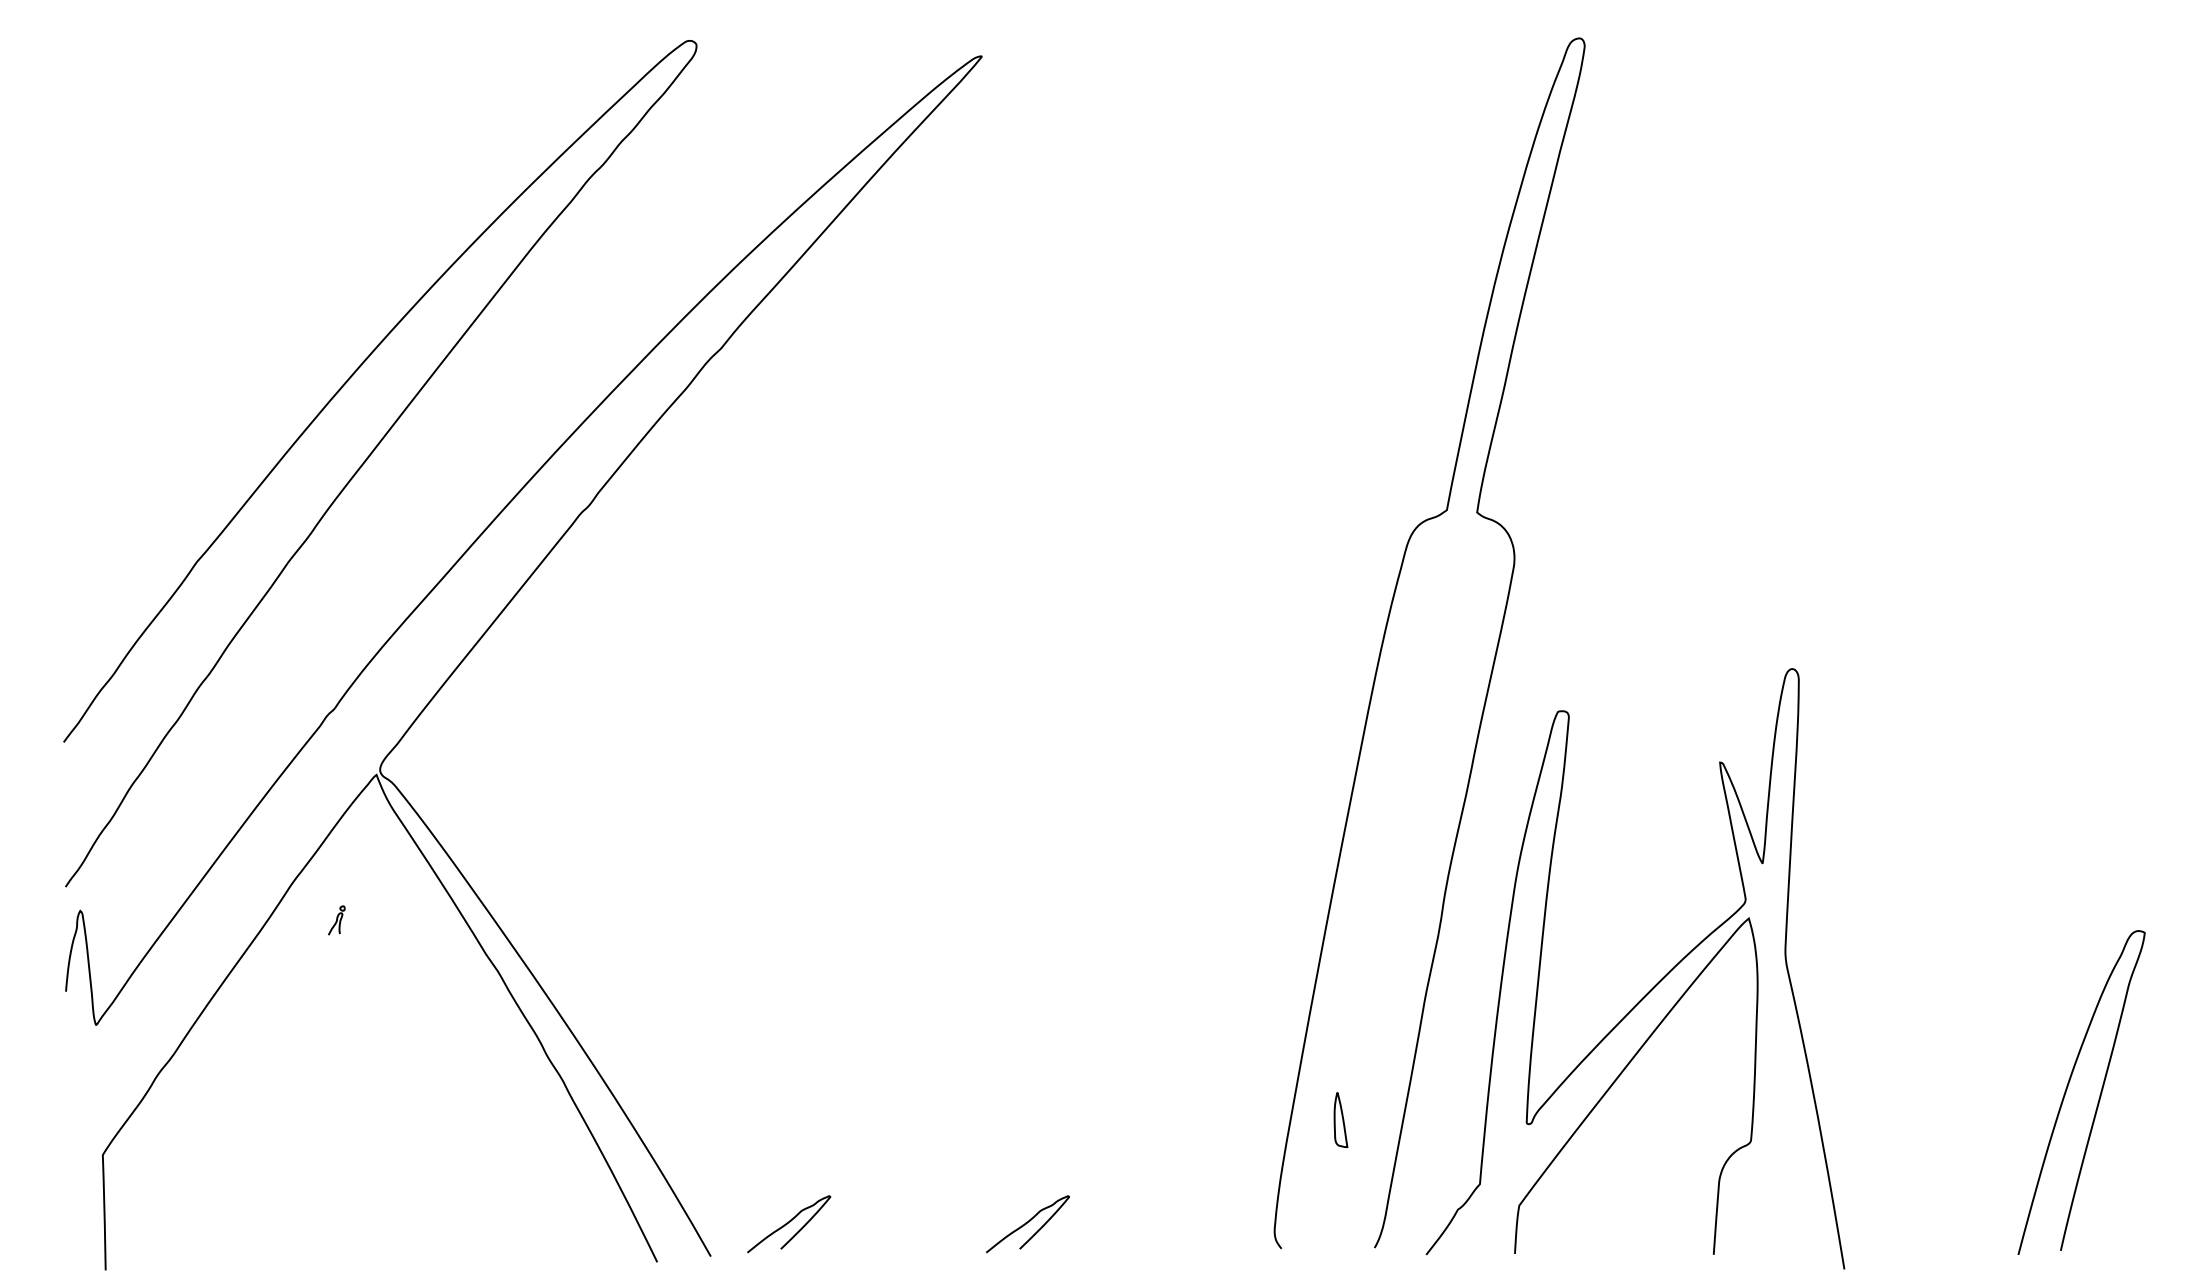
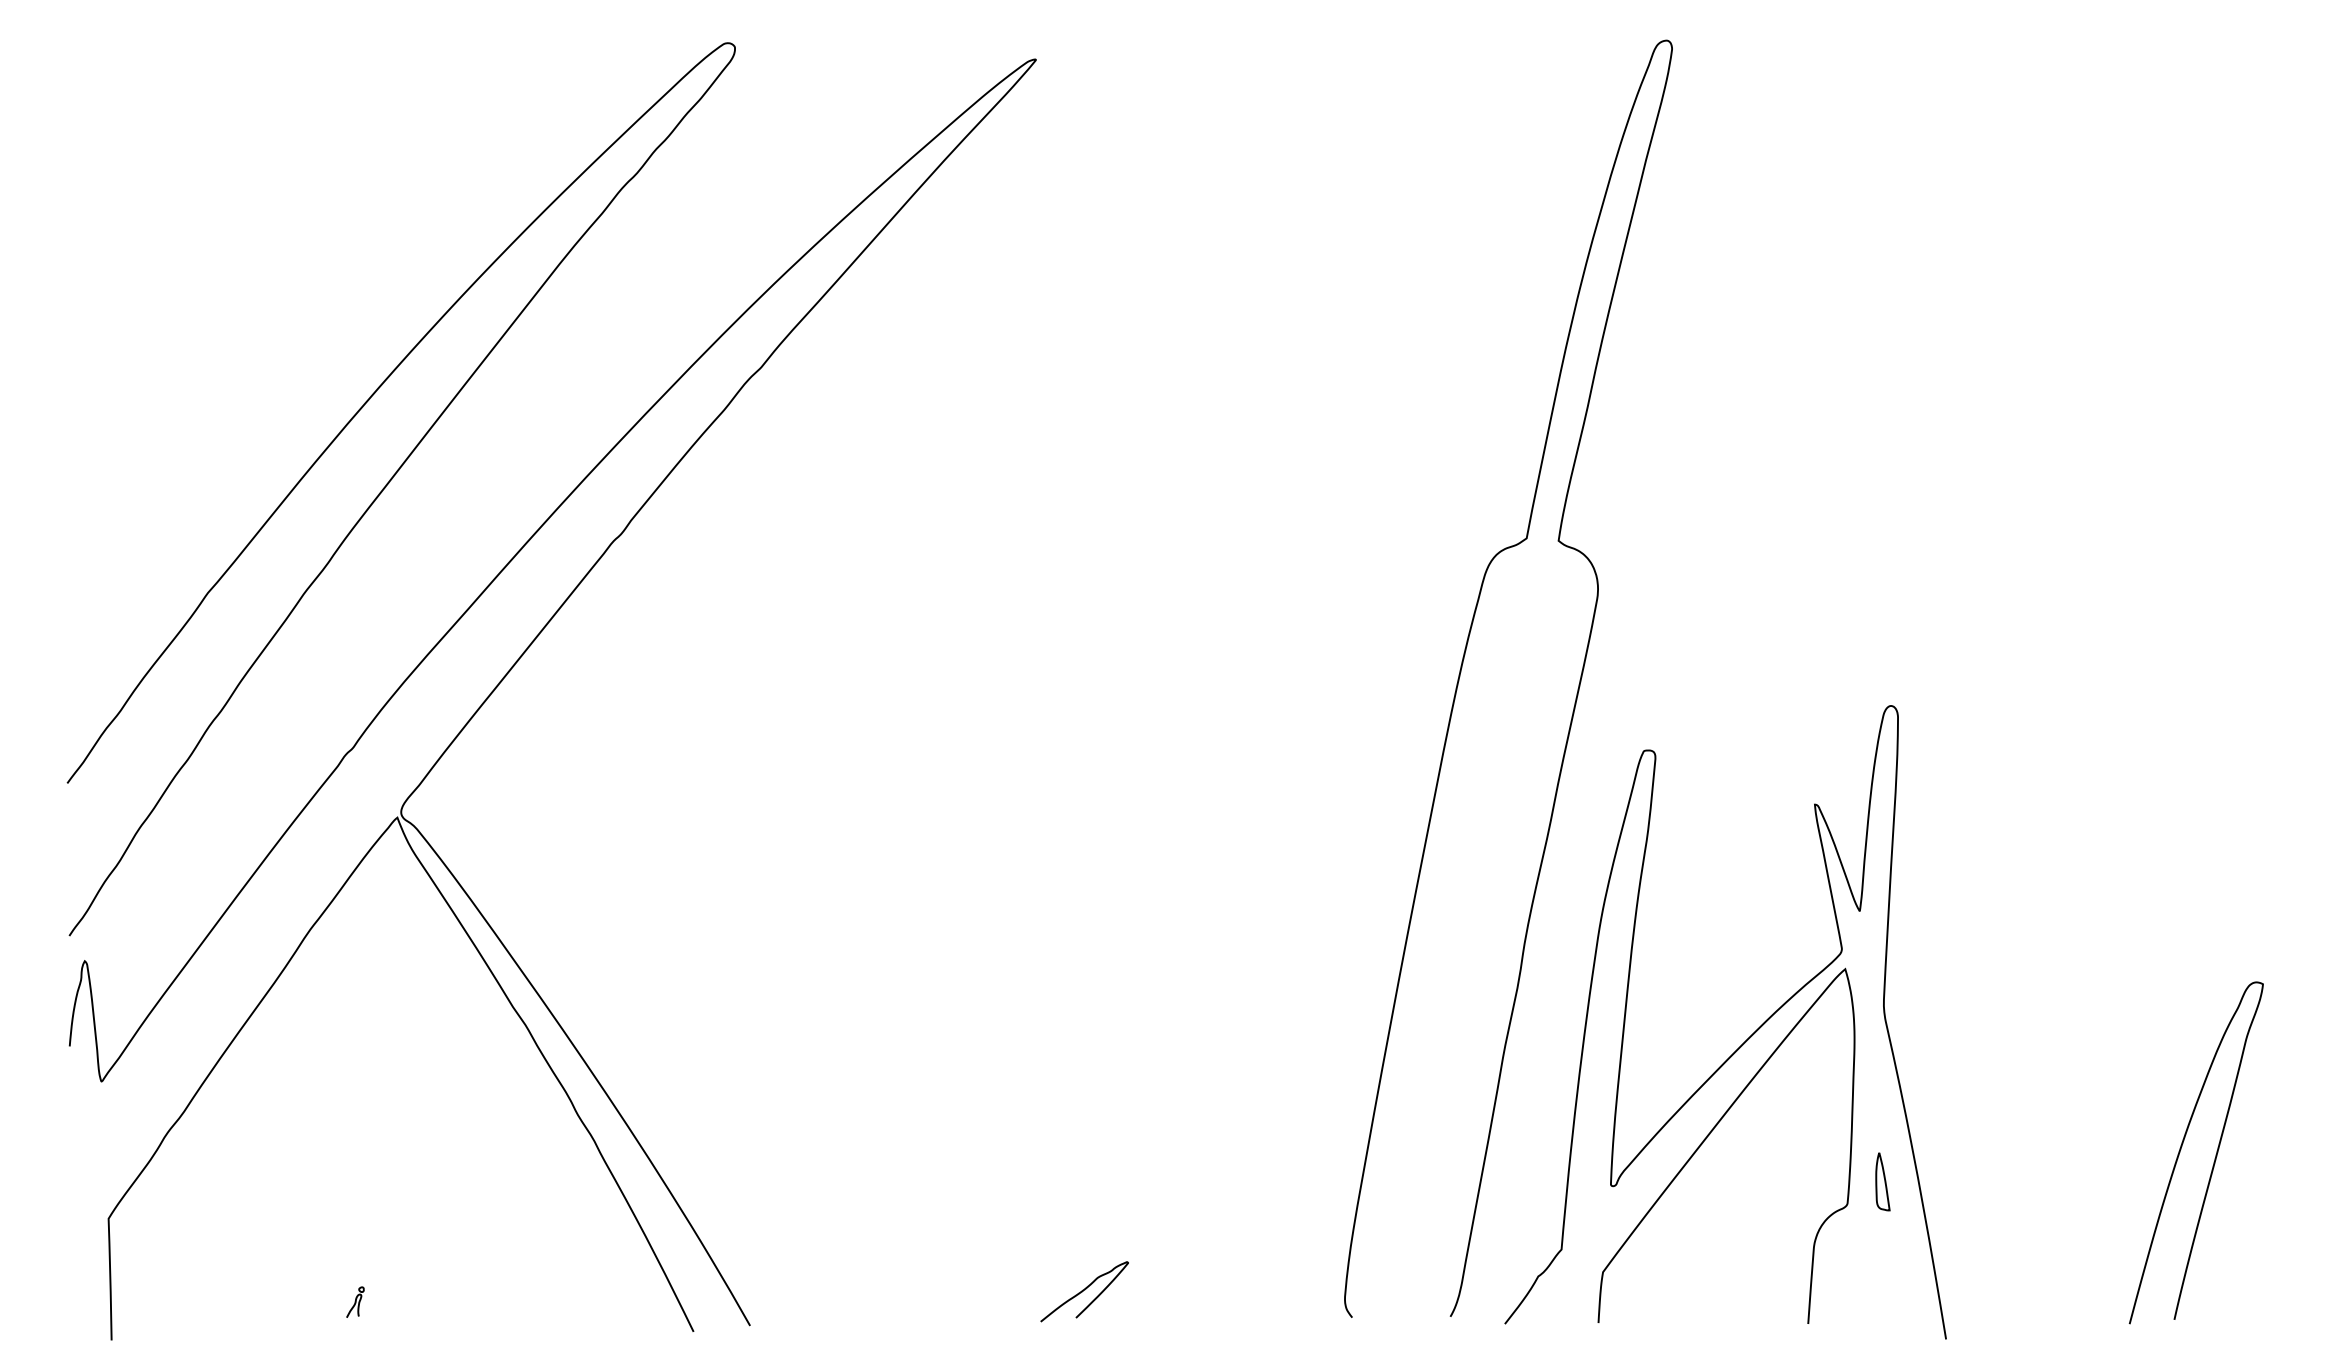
part: (336, 919) -> (355, 1301), moved
part: (1340, 1119) -> (1882, 1181), moved
curve: (788, 1223) -> (832, 1290), removed

